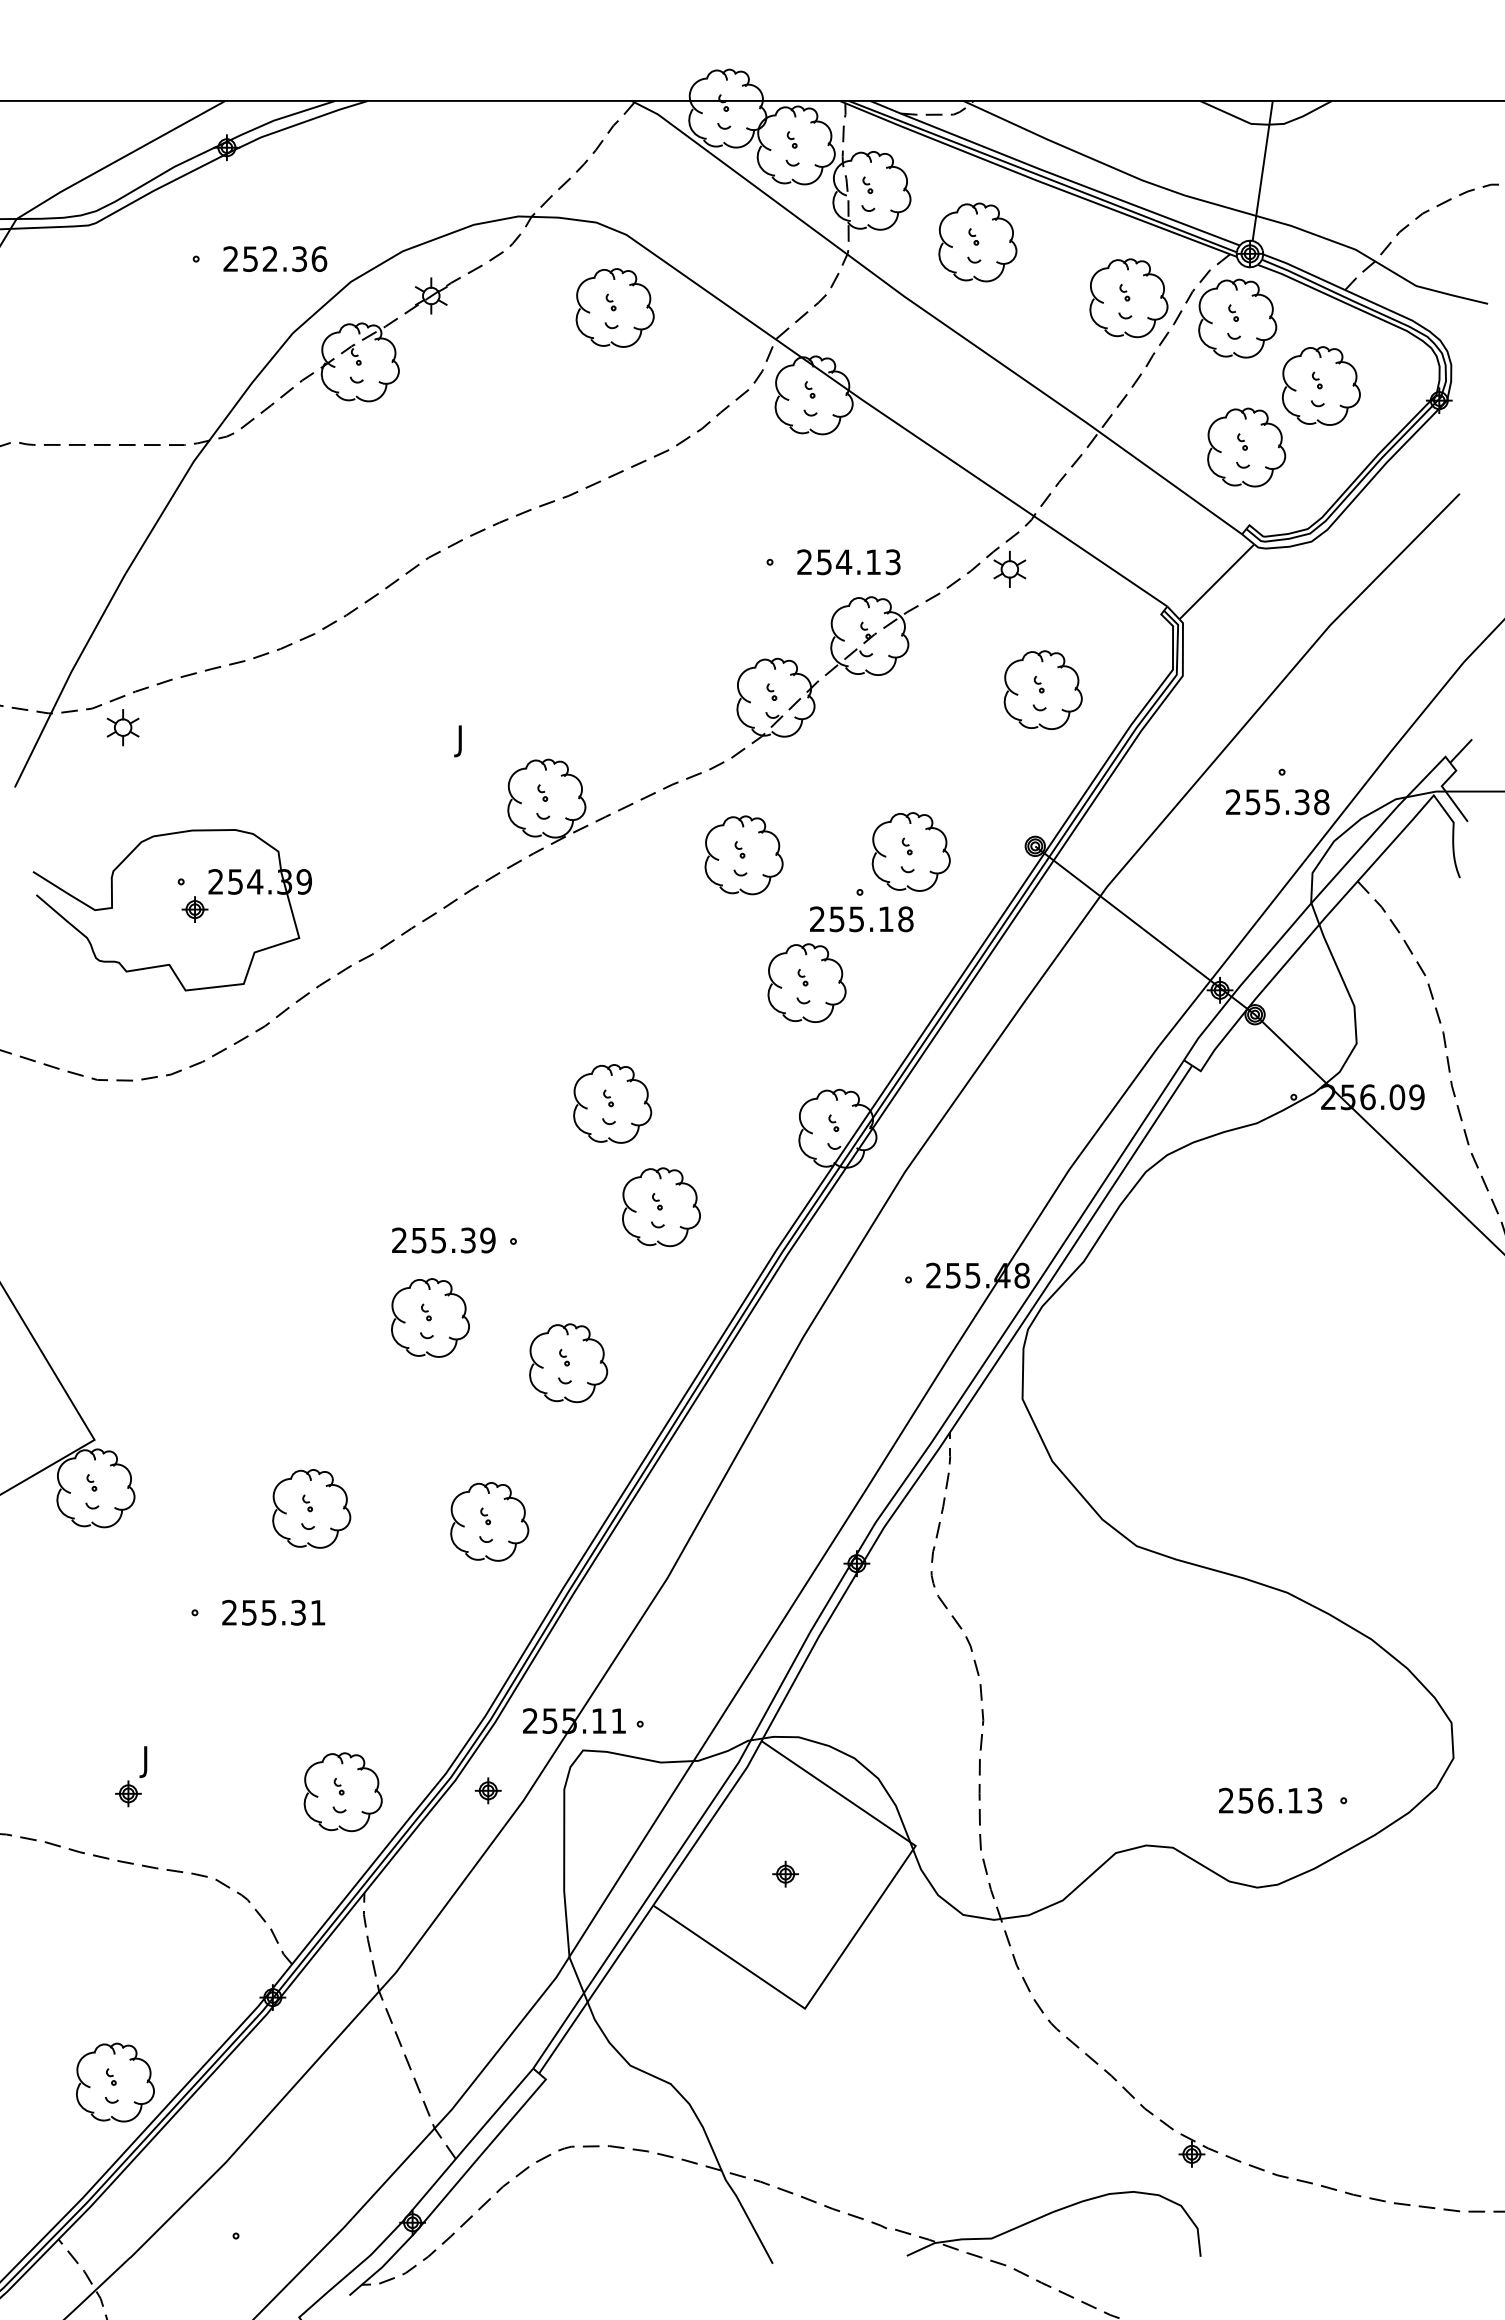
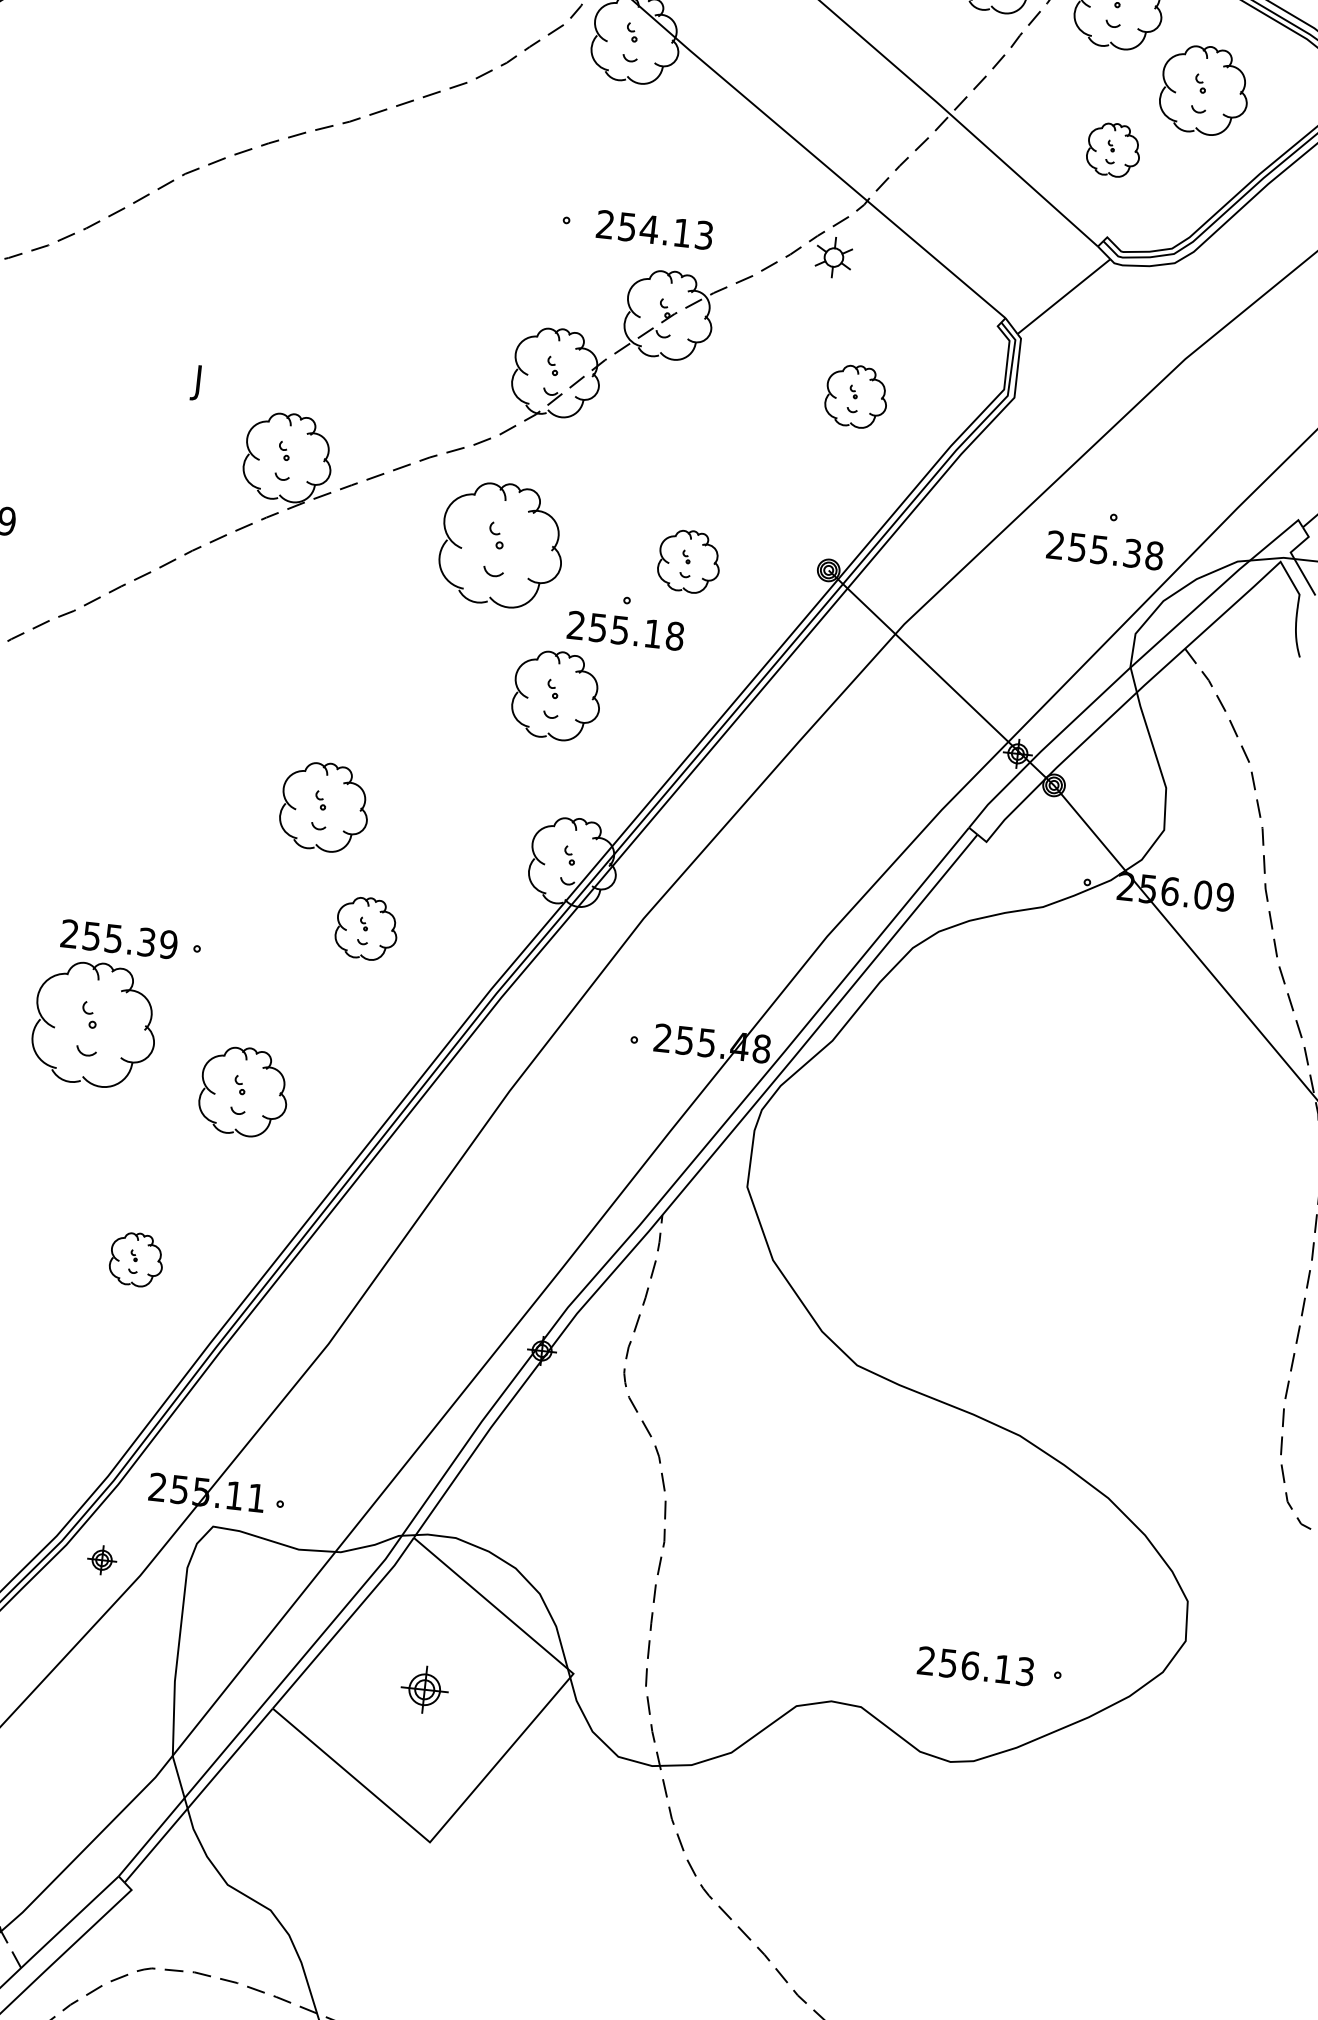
part: (1246, 447) -> (1113, 149), size x0.6
part: (1042, 689) -> (855, 395), size x0.7
part: (910, 851) -> (688, 561), size x0.7
part: (743, 855) -> (501, 545), size x1.4
part: (661, 1207) -> (366, 928), size x0.7
part: (430, 1317) -> (95, 1023), size x1.4
part: (489, 1521) -> (136, 1259), size x0.6
part: (785, 1873) -> (424, 1688), size x1.6

